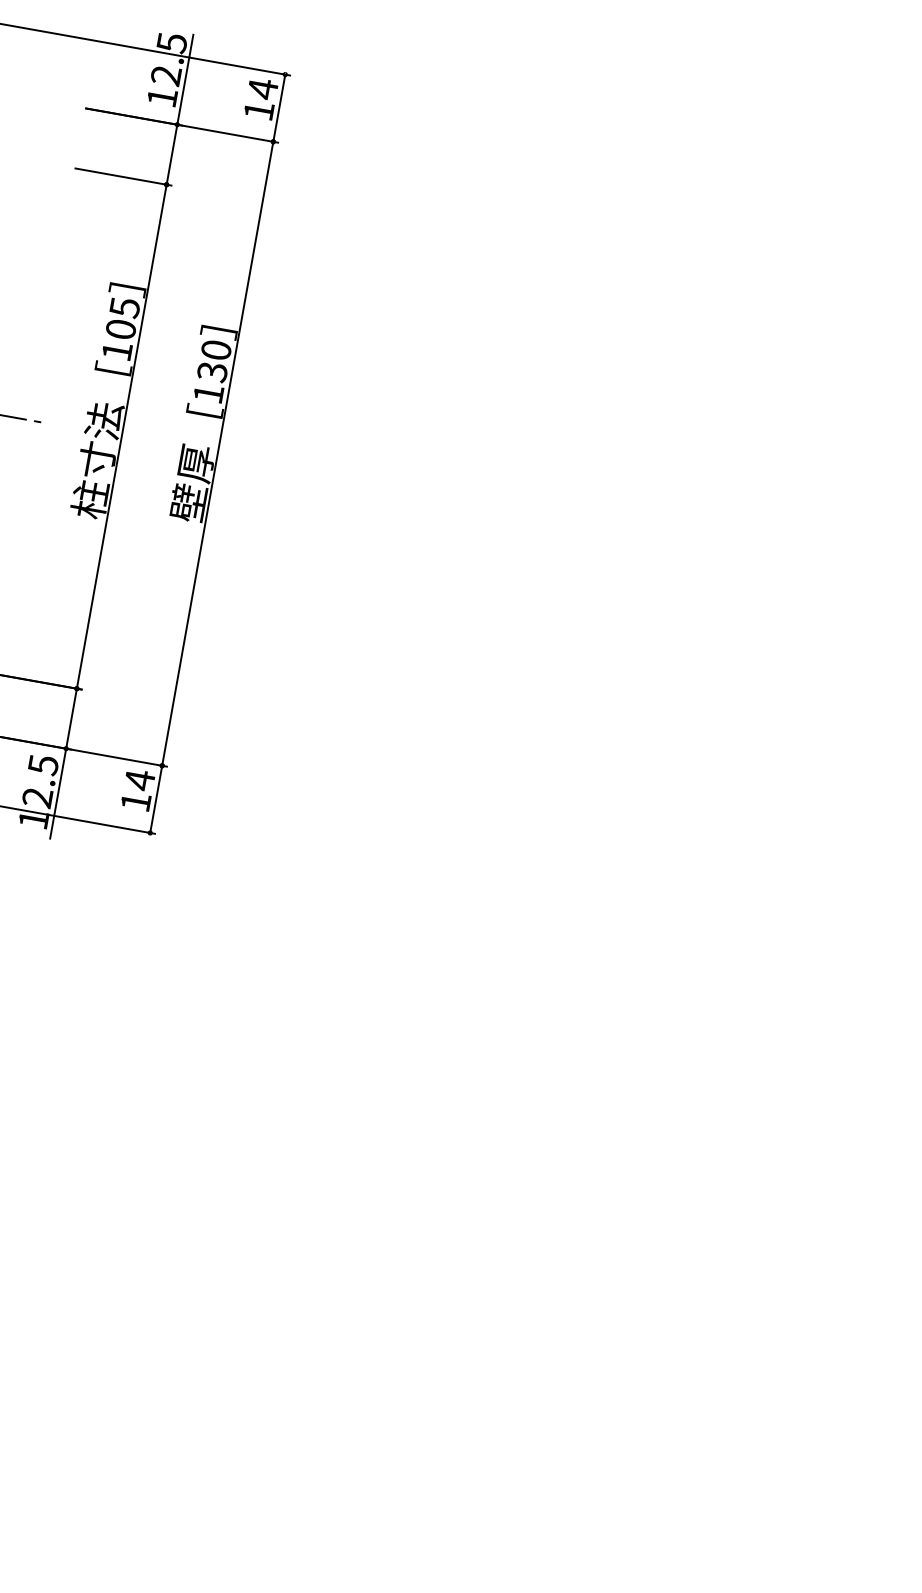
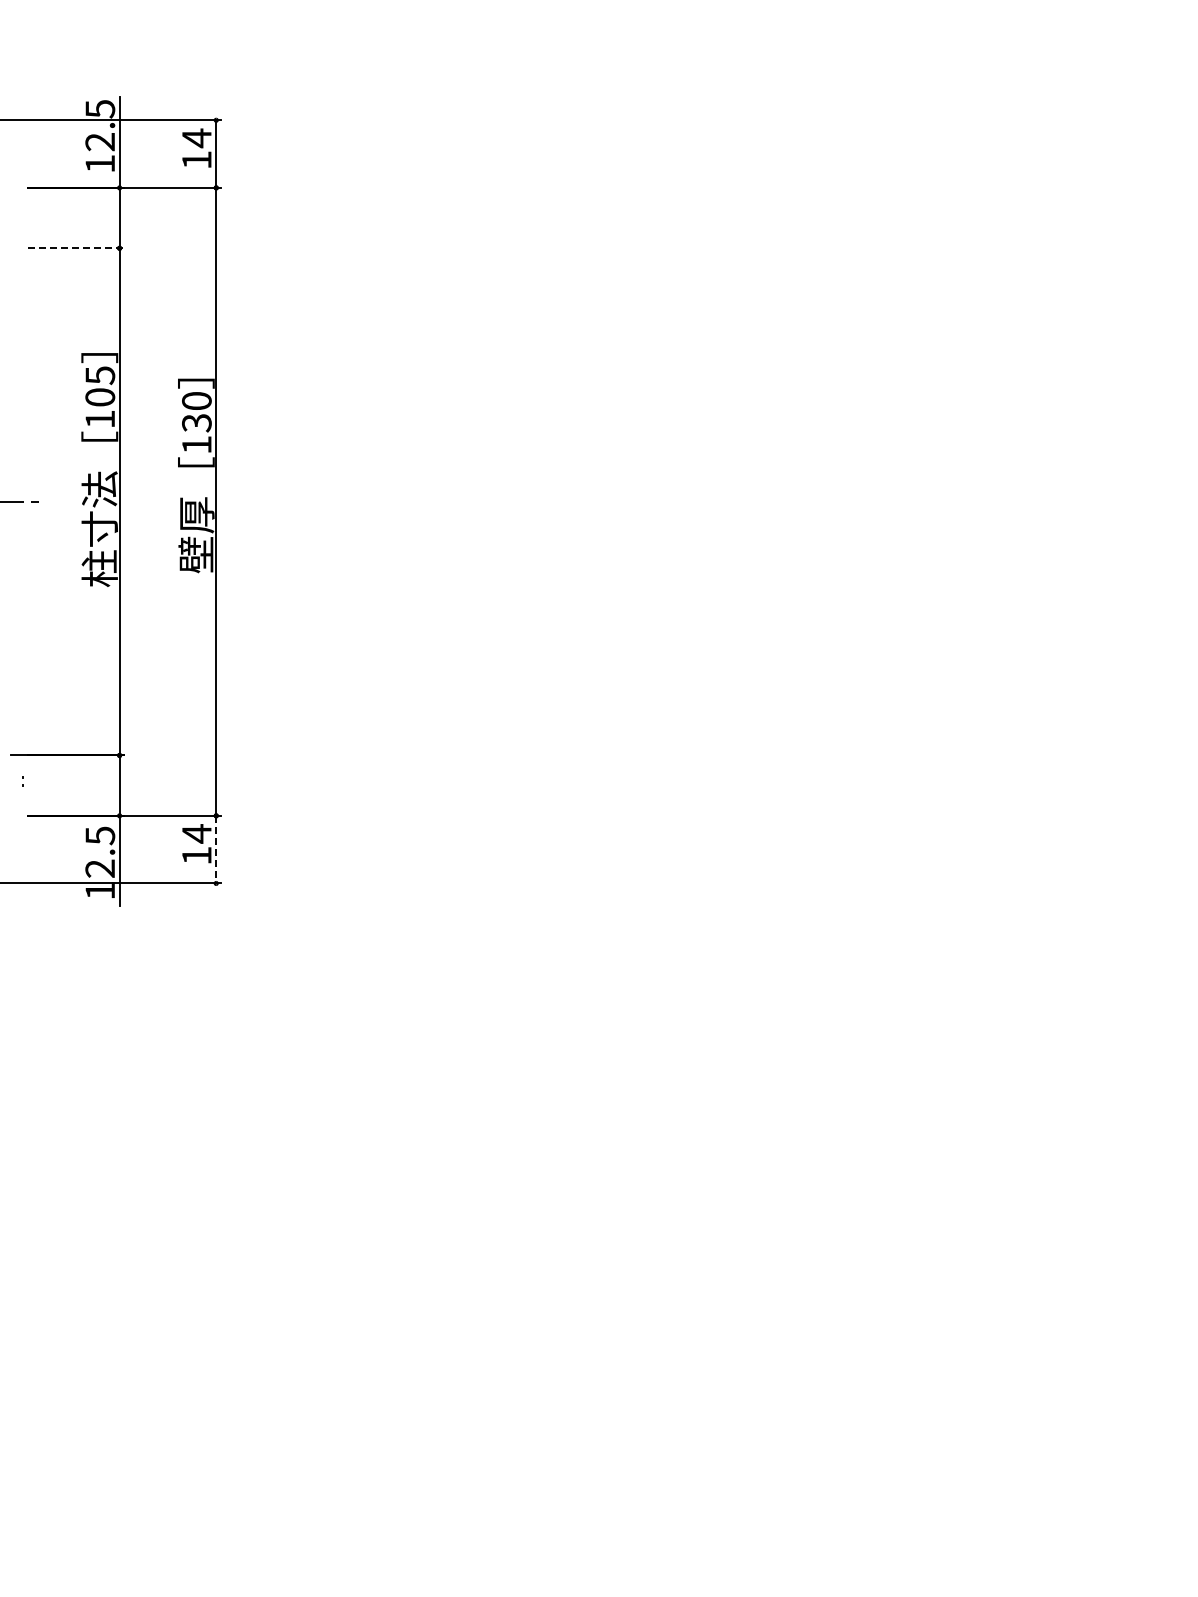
line: (123, 177) -> (76, 248), solid -> dashed
line: (156, 799) -> (216, 849), solid -> dashed

